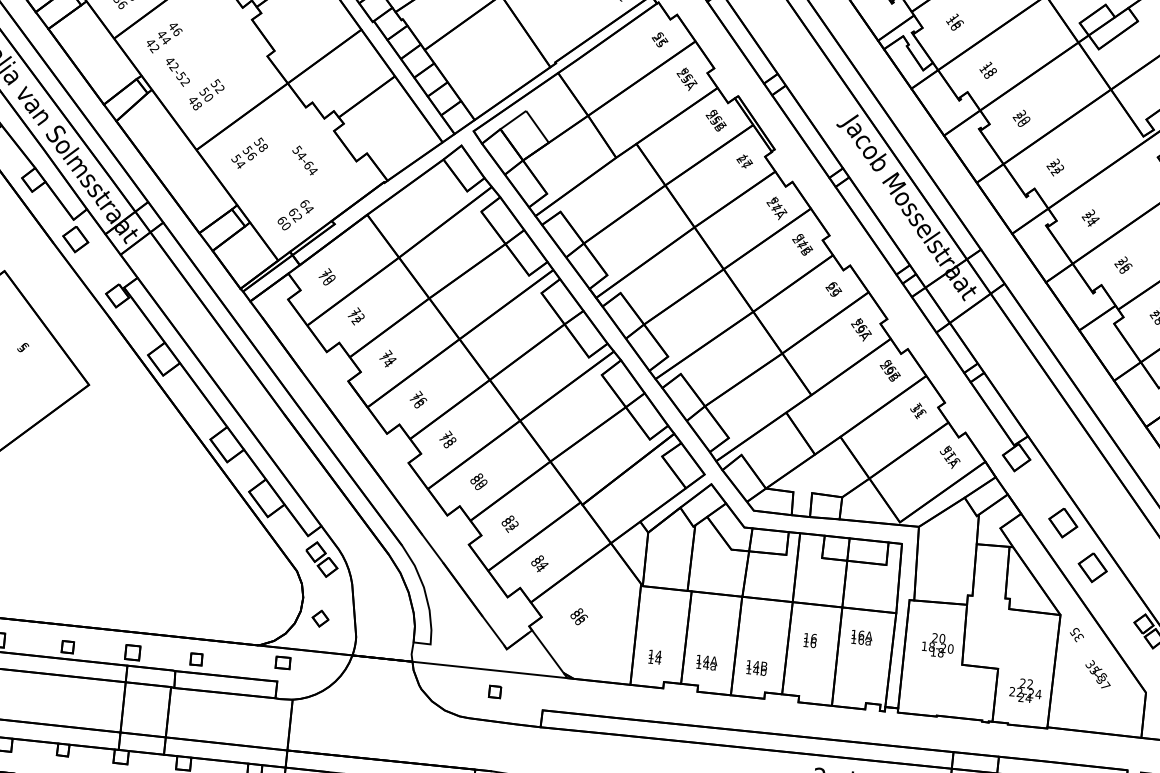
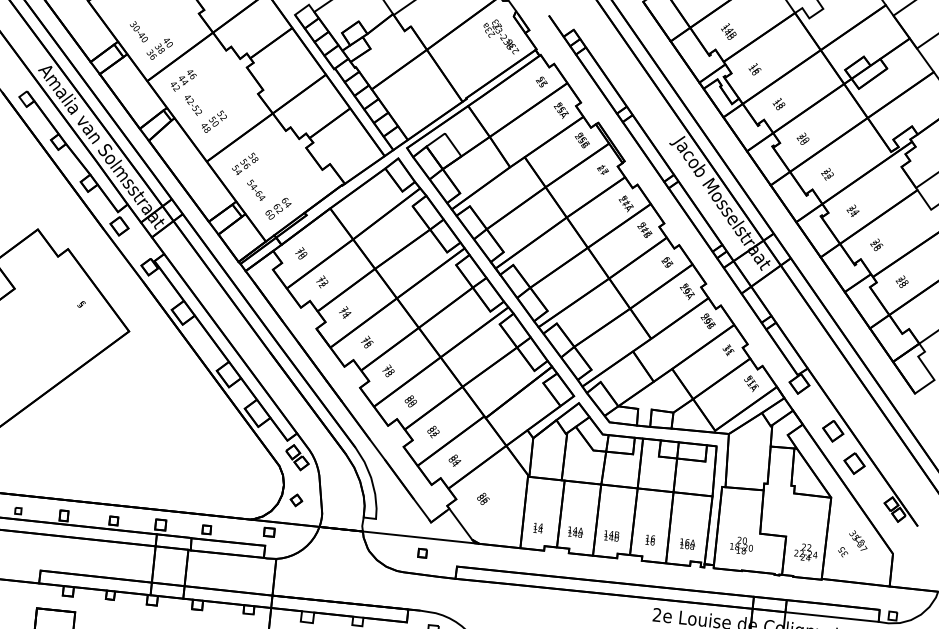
text: (305, 159) -> (256, 189), moved
text: (1077, 635) -> (843, 552), moved
text: (861, 636) -> (687, 543), moved
text: (809, 639) -> (649, 539), moved
text: (937, 645) -> (741, 545), moved

